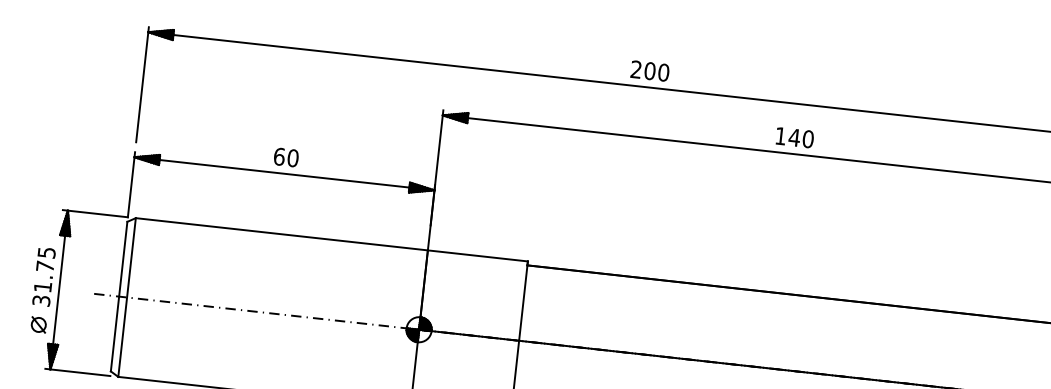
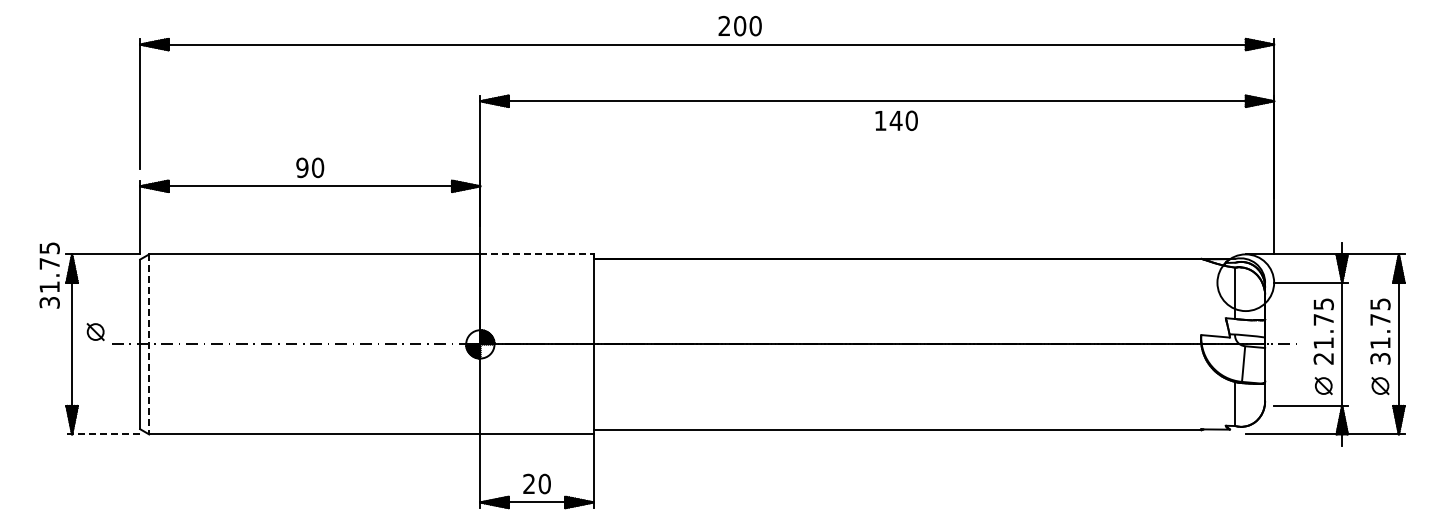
text: (649, 70) -> (739, 25), moved
text: (794, 137) -> (896, 120), moved
text: (279, 156) -> (302, 167), 60 -> 90
line: (478, 256) -> (537, 254), solid -> dashed
text: (43, 276) -> (49, 275), moved
line: (127, 297) -> (149, 344), solid -> dashed
part: (38, 325) -> (95, 332), moved
line: (78, 372) -> (103, 434), solid -> dashed

